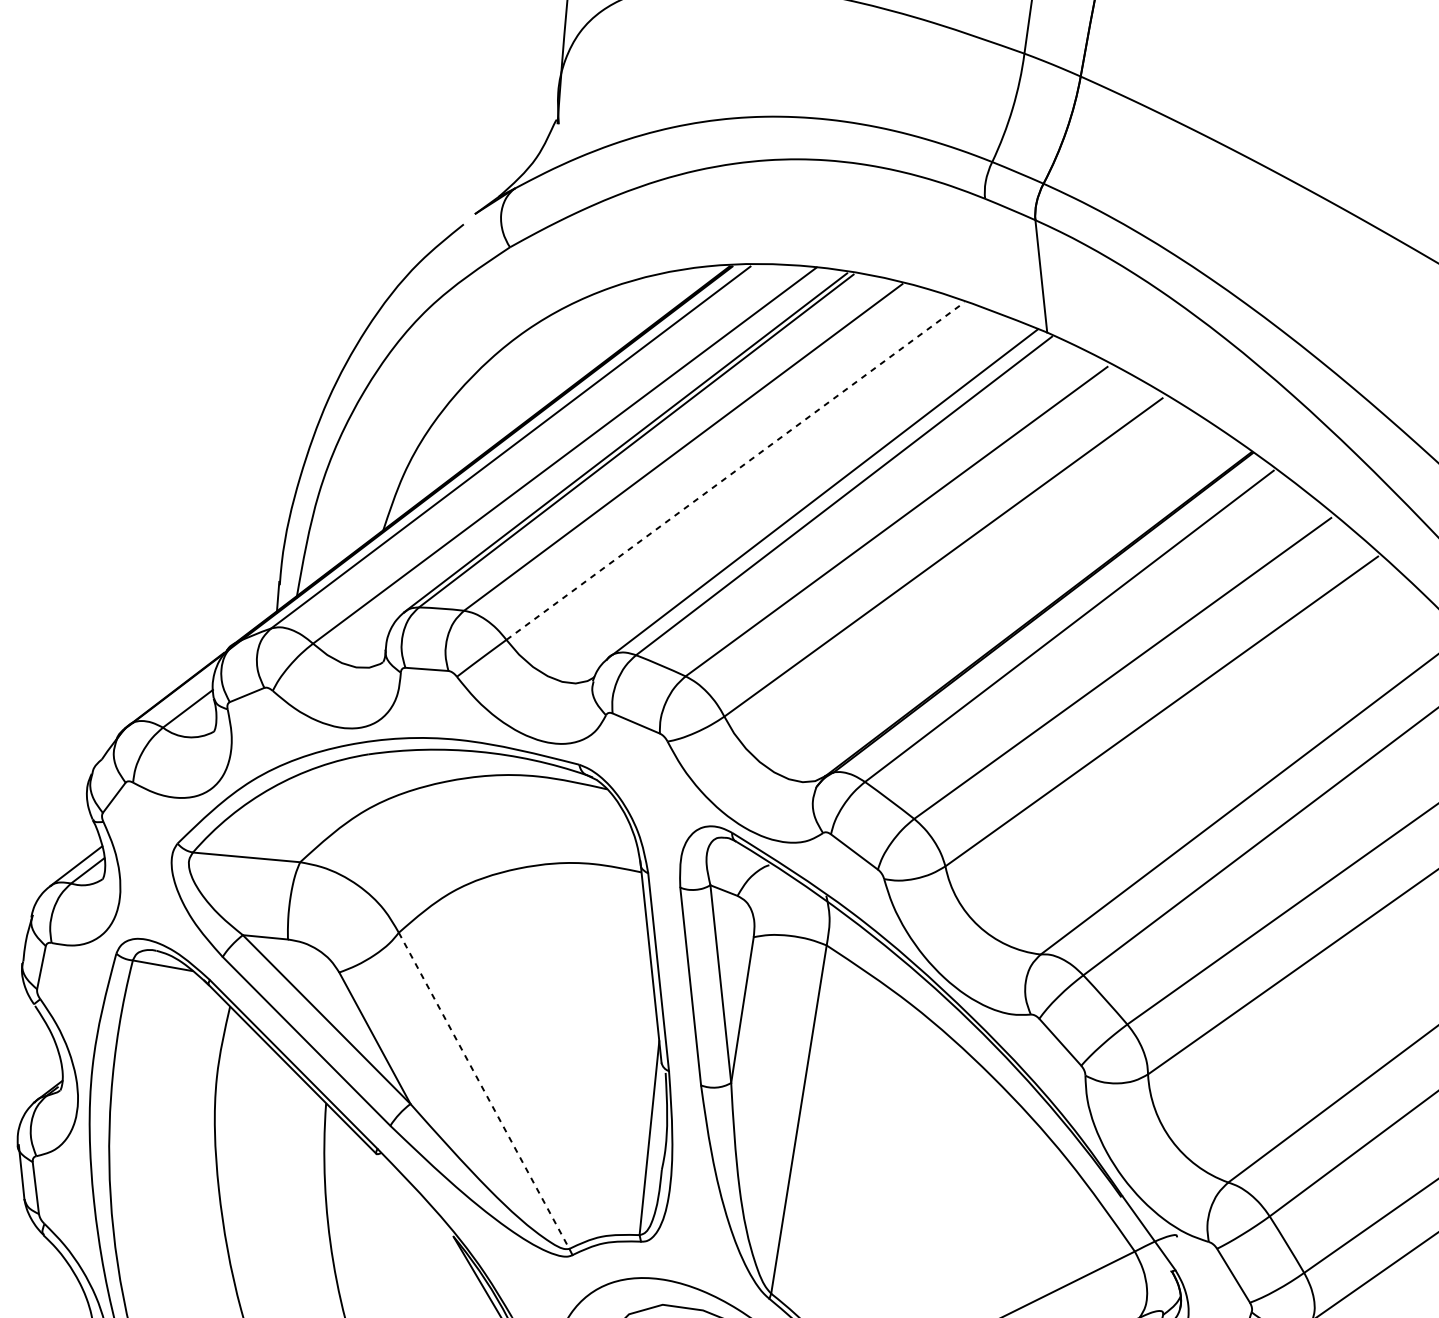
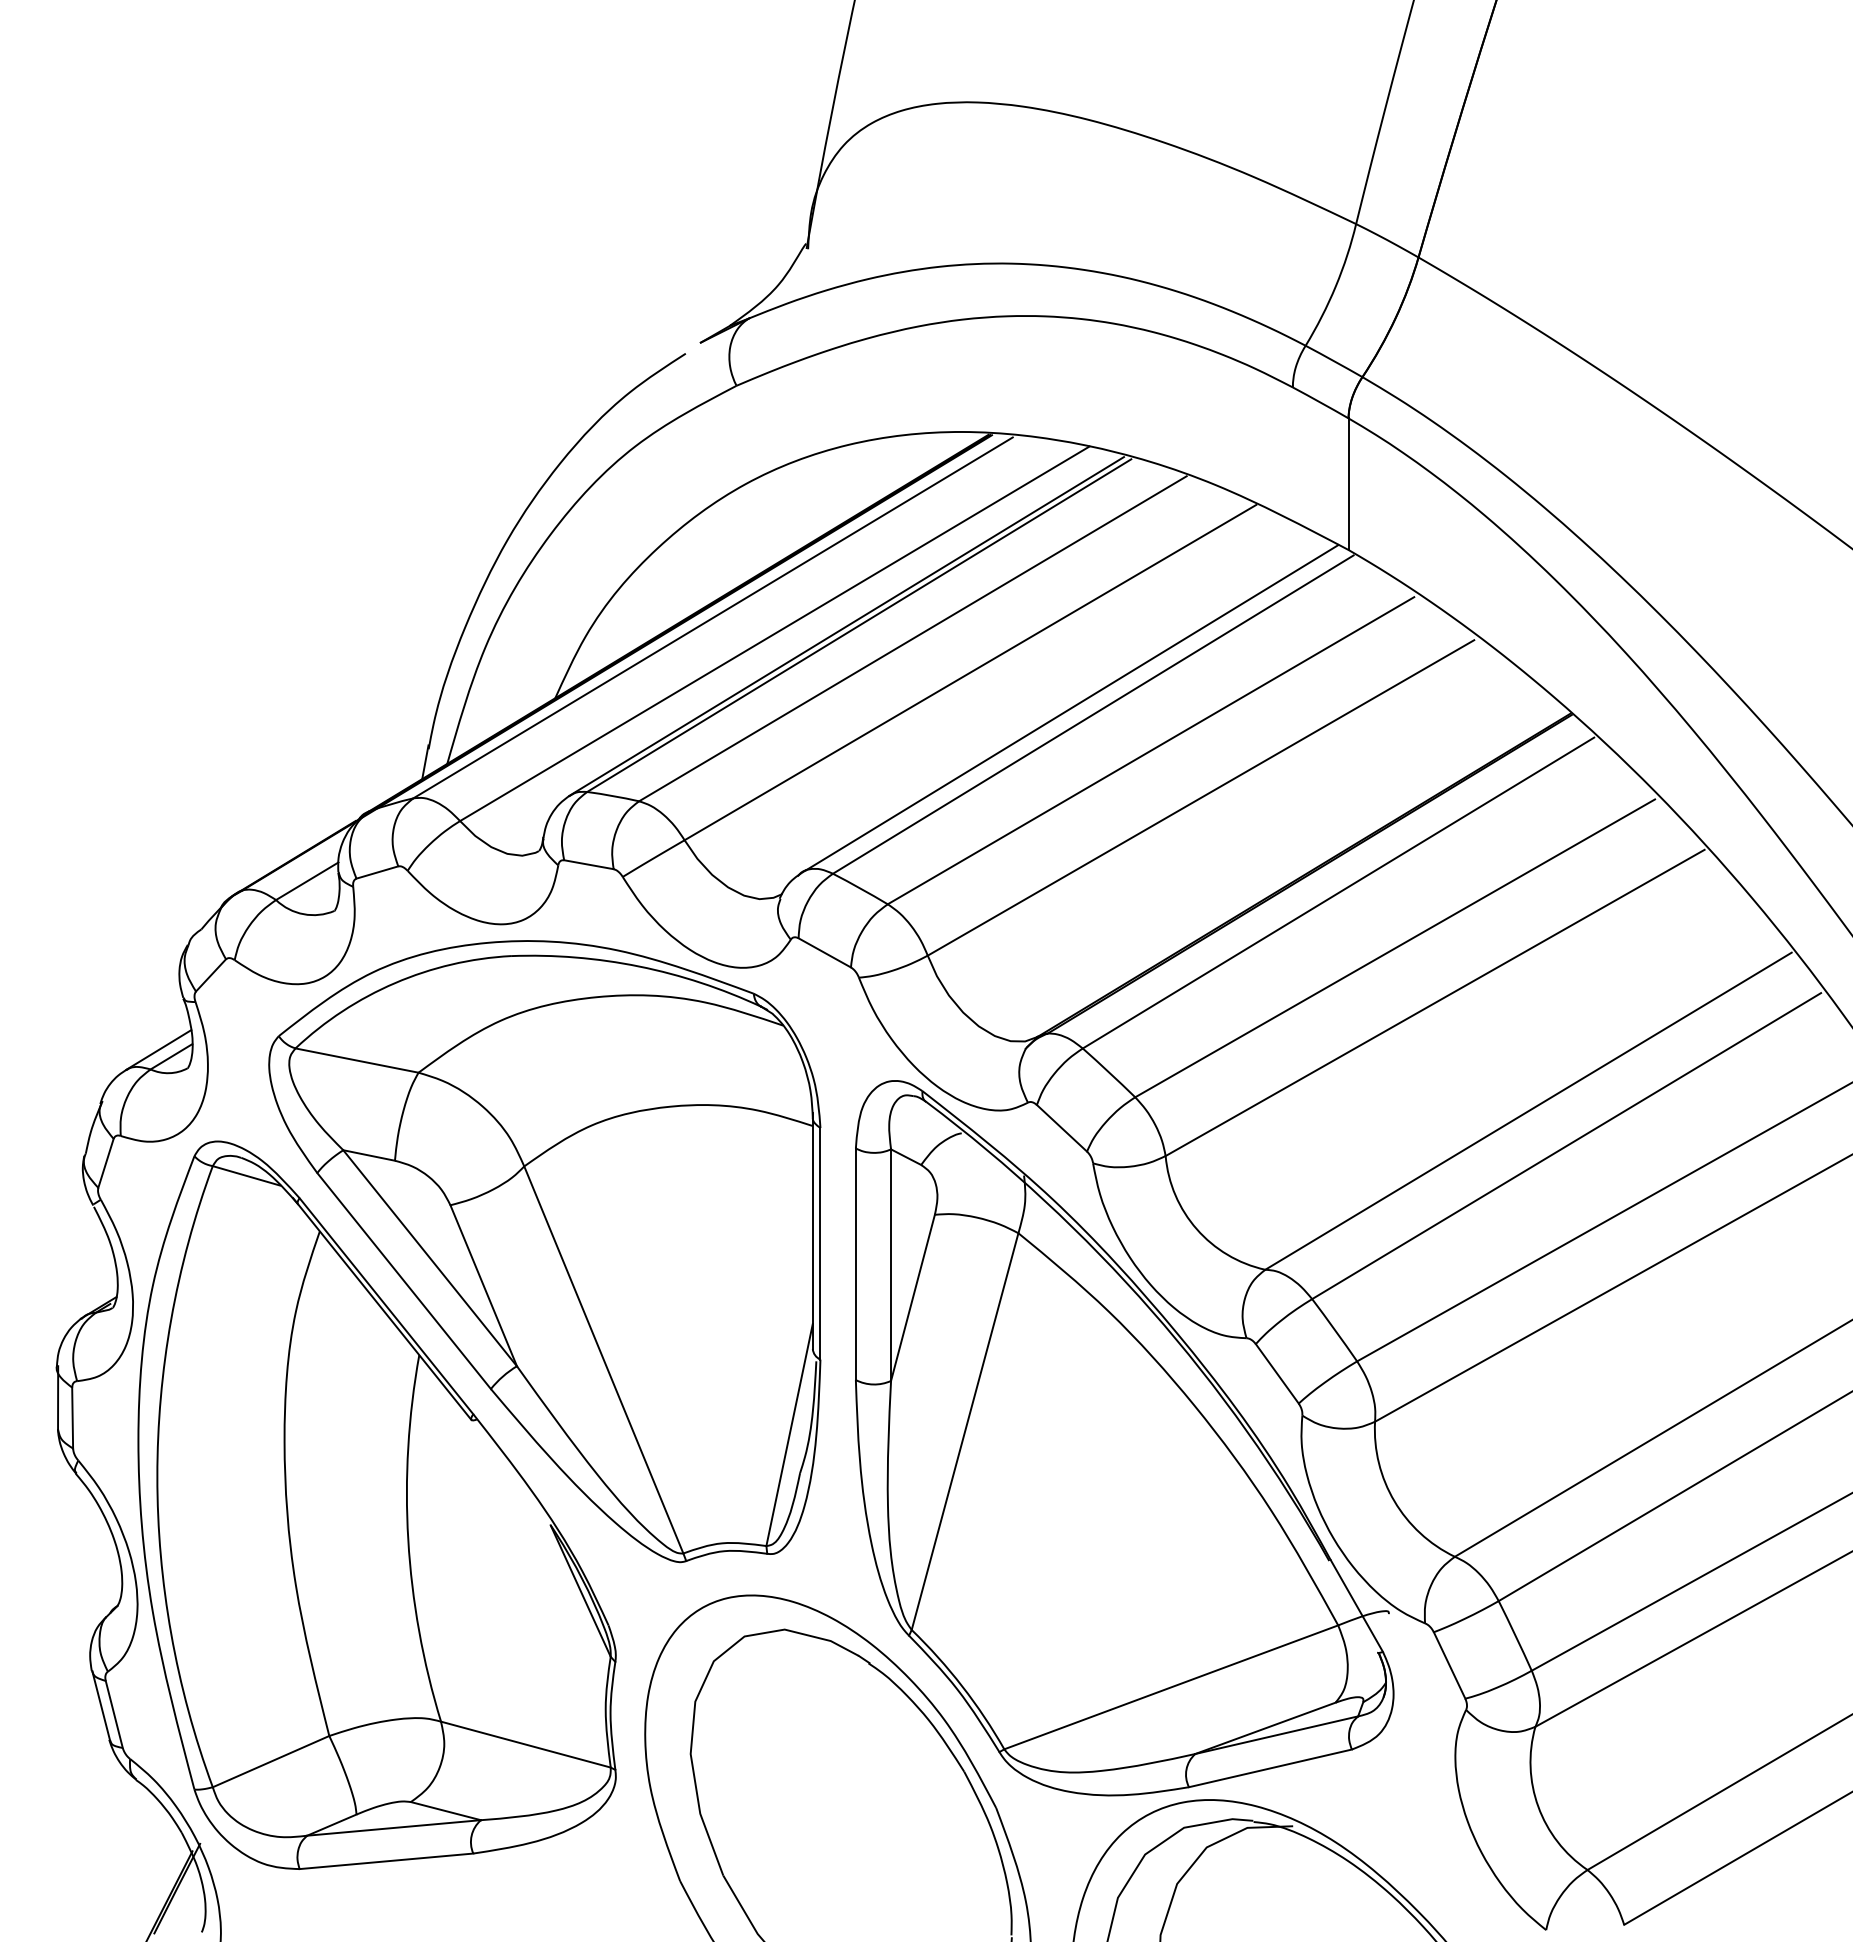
line: (735, 471) -> (970, 672), dashed -> solid
line: (484, 1091) -> (604, 1360), dashed -> solid

